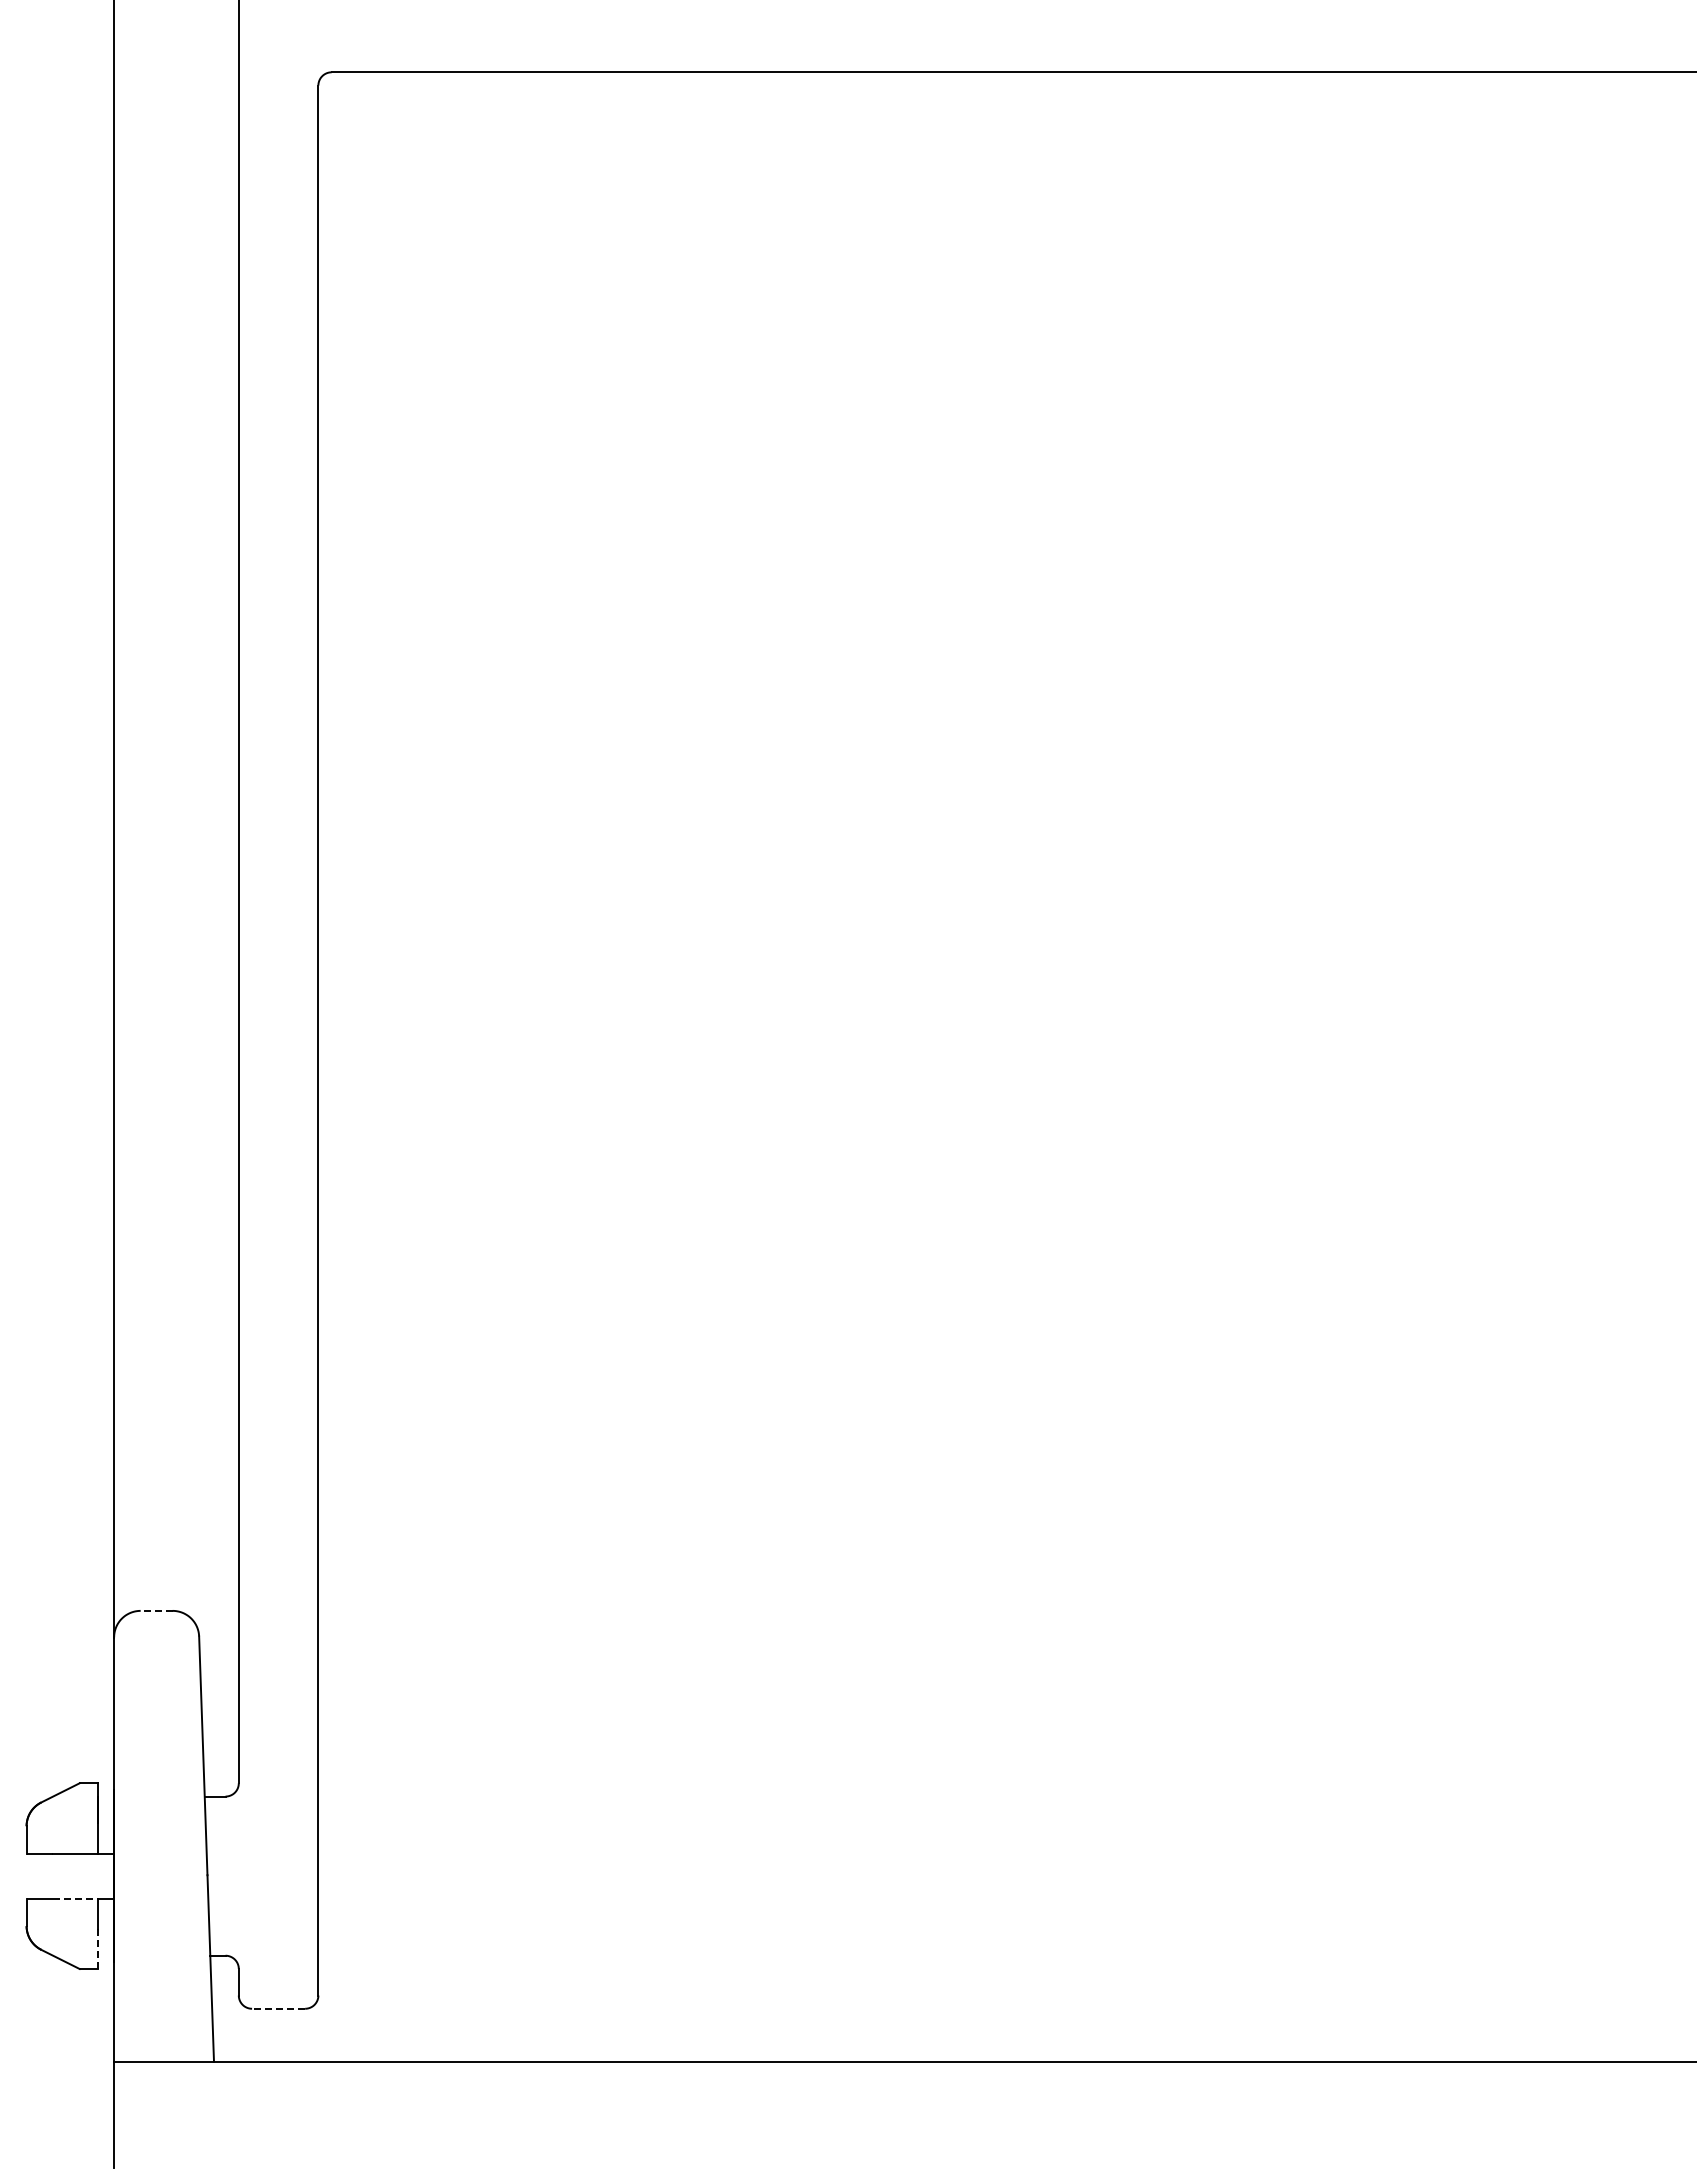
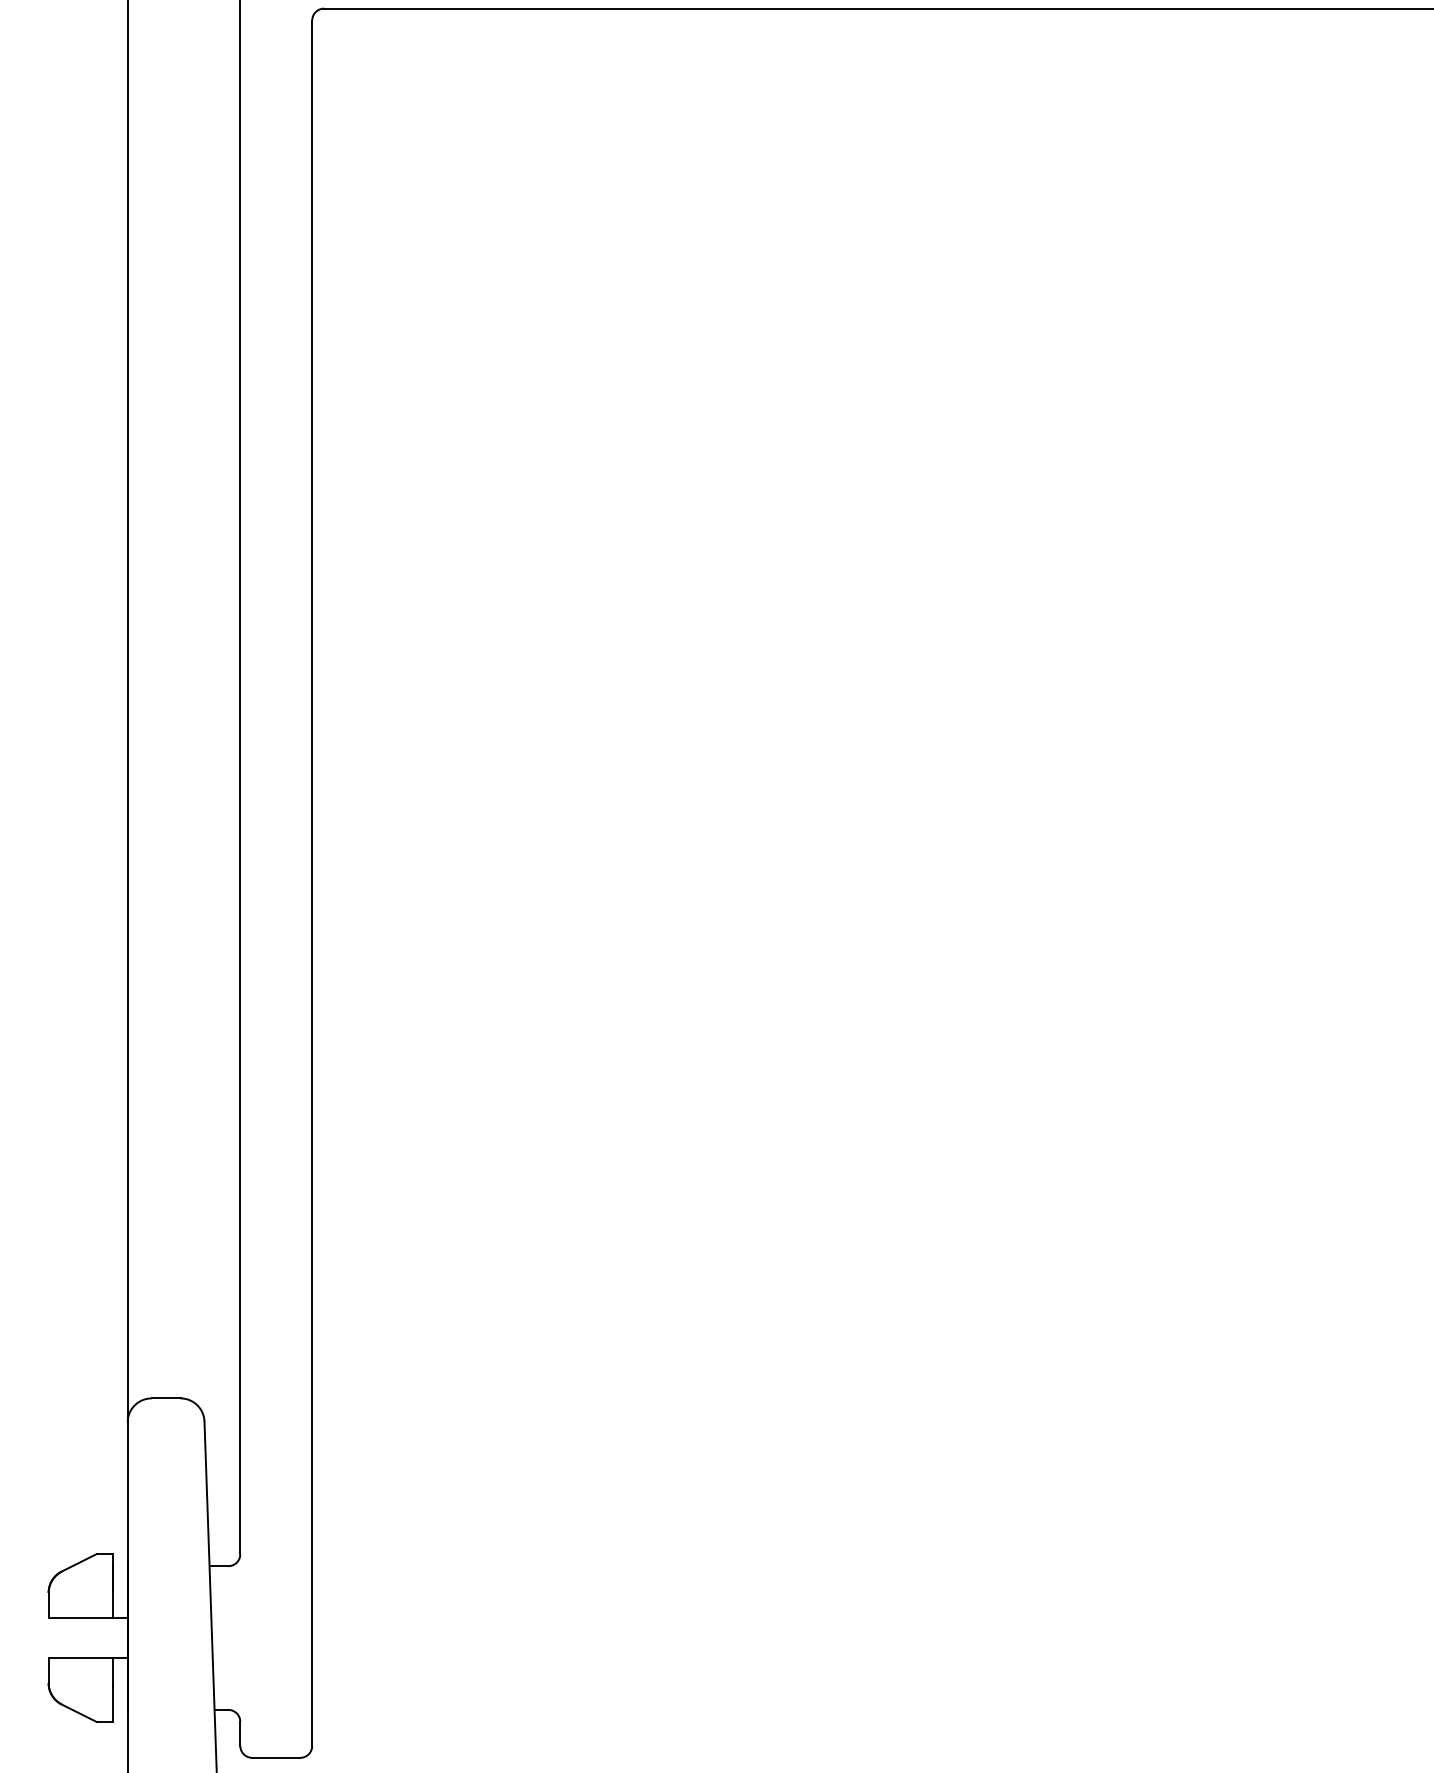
line: (156, 1610) -> (165, 1398), dashed -> solid
line: (75, 1898) -> (92, 1658), dashed -> solid
line: (98, 1949) -> (113, 1704), dashed -> solid
line: (278, 2008) -> (276, 1757), dashed -> solid

